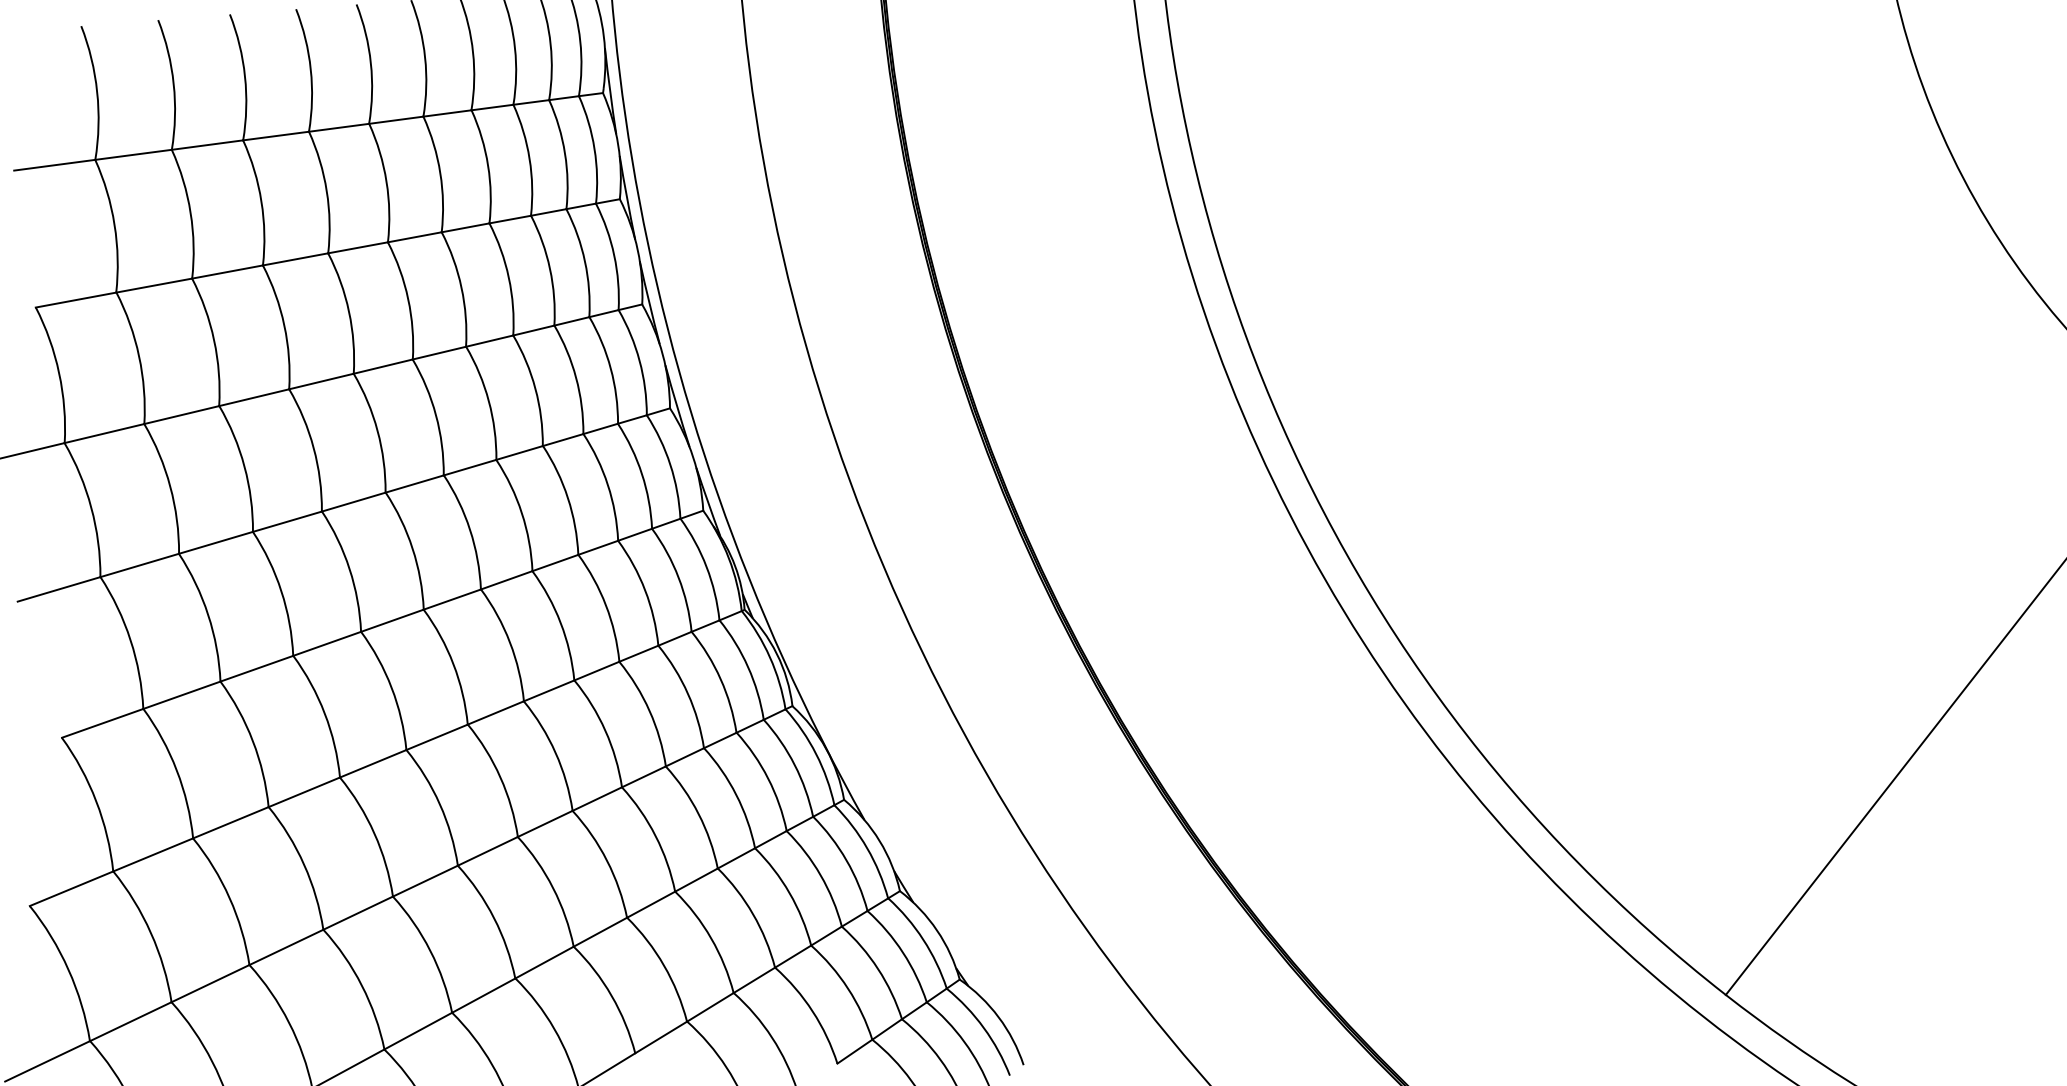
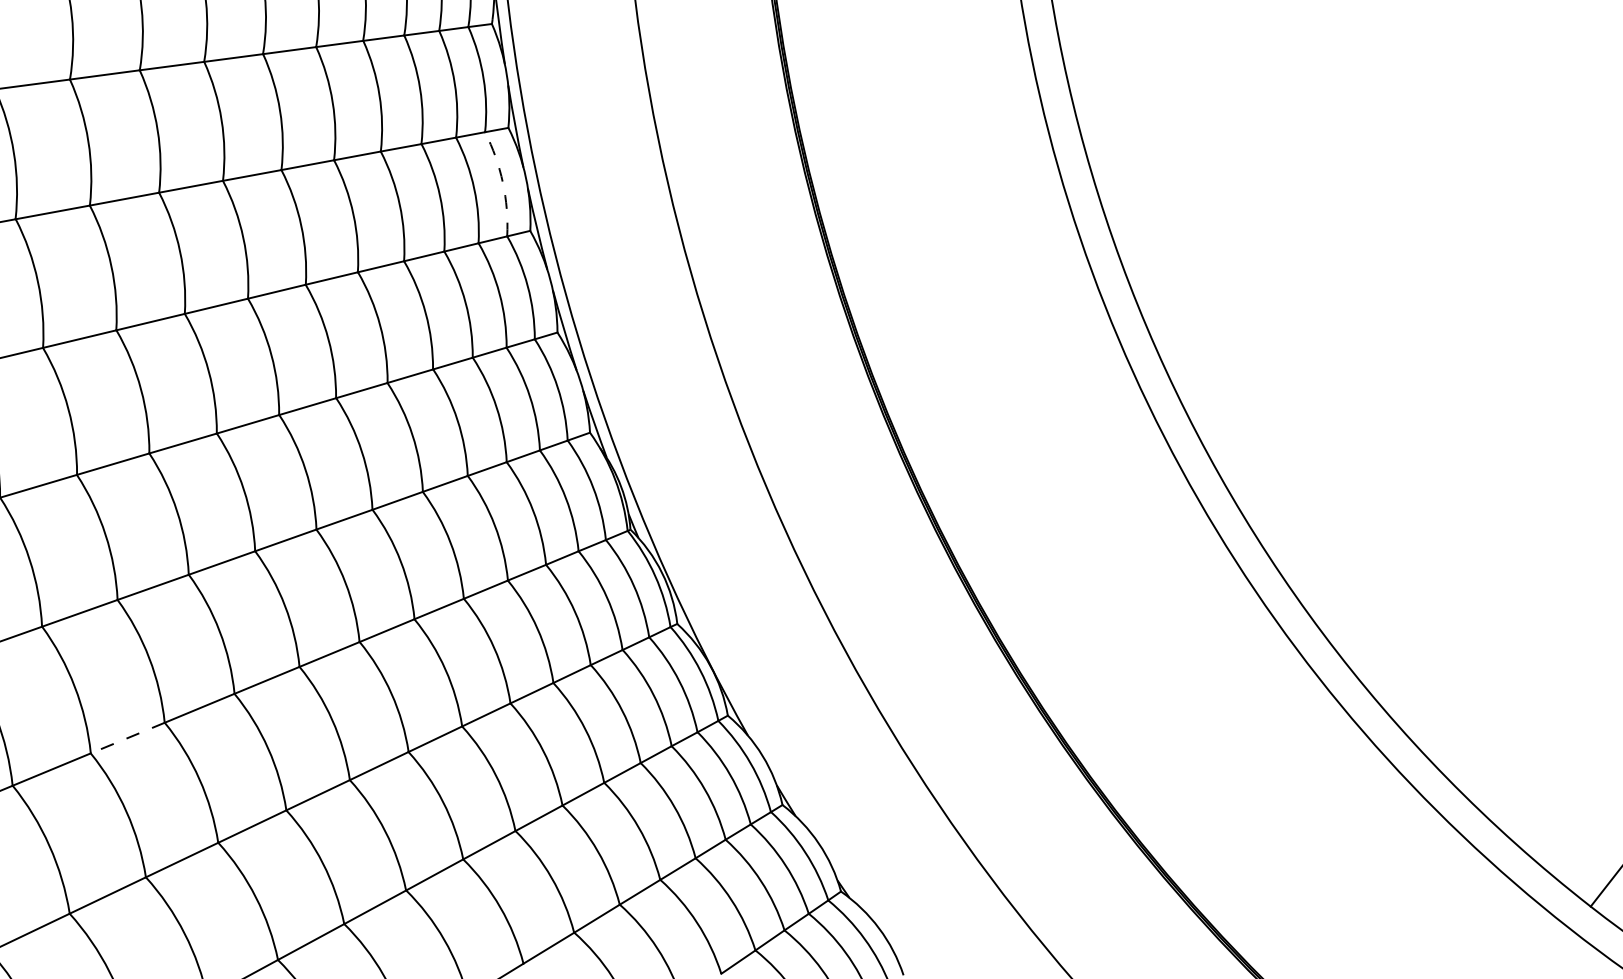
arc: (614, 255) -> (503, 182), solid -> dashed
line: (230, 822) -> (127, 737), solid -> dashed

